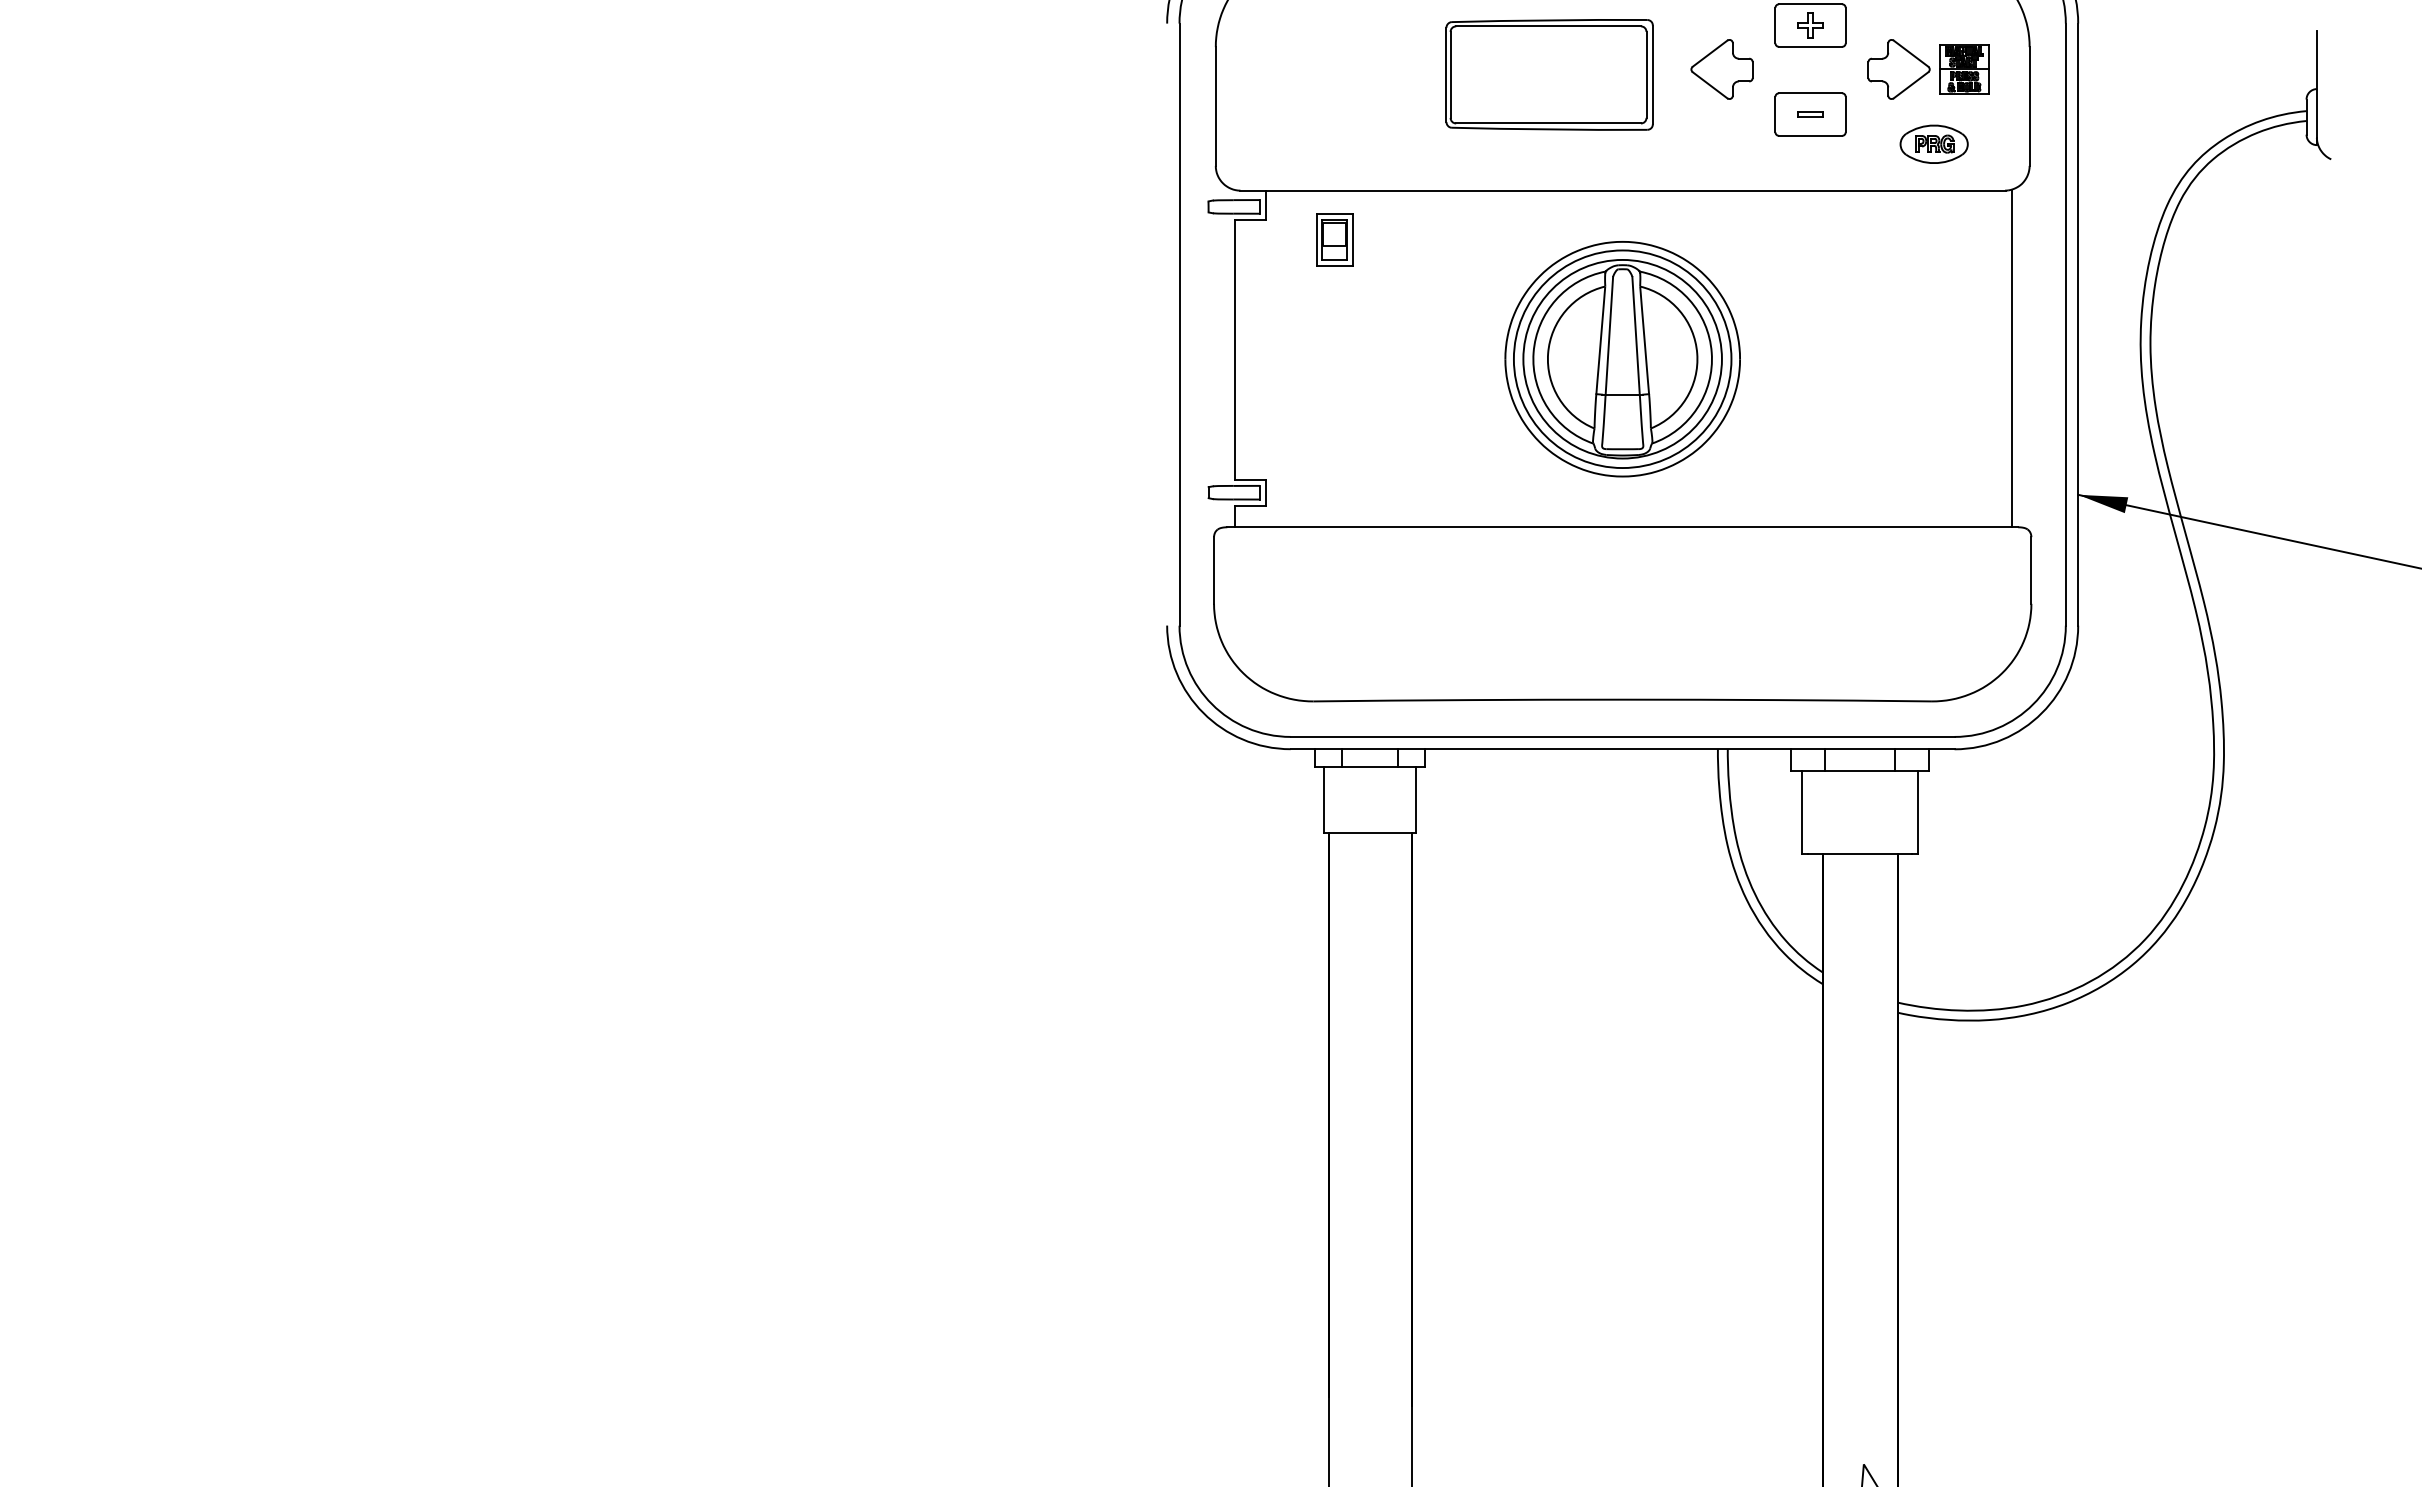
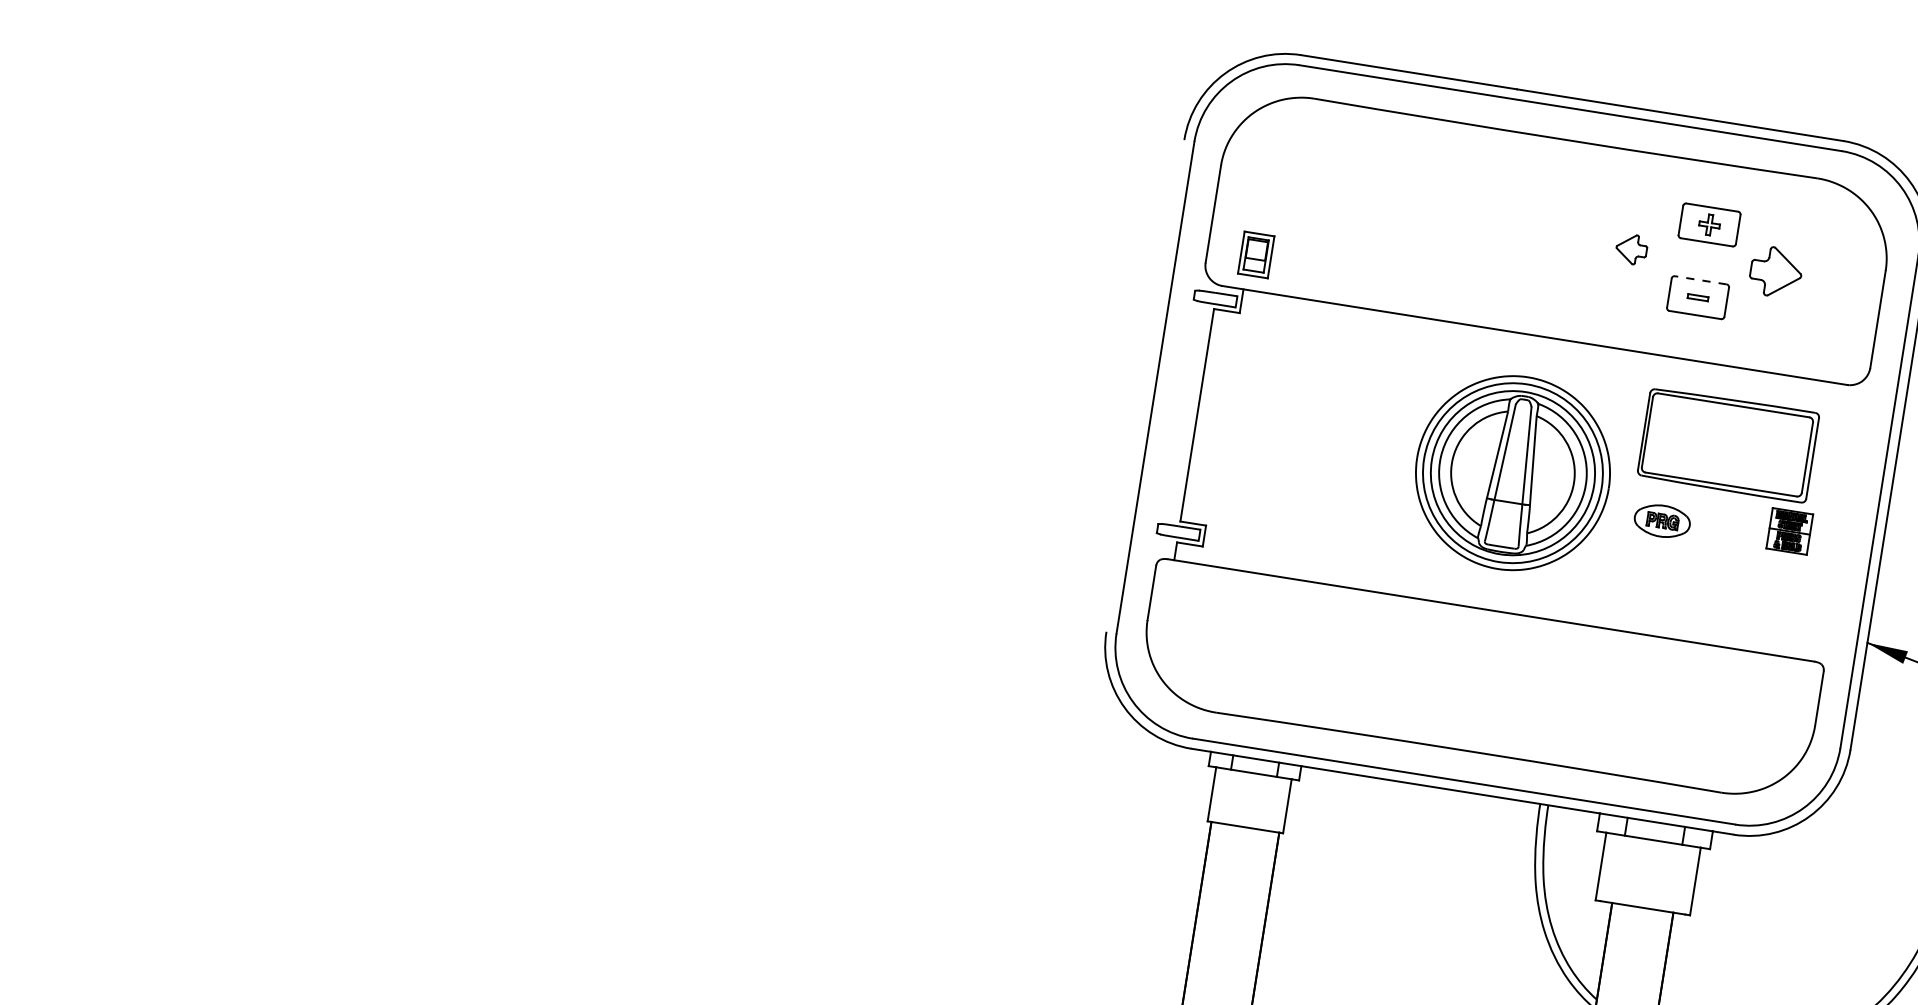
part: (1721, 69) -> (1631, 249), size x0.6
part: (1964, 69) -> (1789, 531), moved
part: (1549, 74) -> (1728, 444), moved
line: (1810, 93) -> (1700, 280), solid -> dashed
part: (1933, 143) -> (1661, 520), moved
part: (1334, 239) -> (1256, 254), moved
line: (2011, 358) -> (1830, 522), removed

